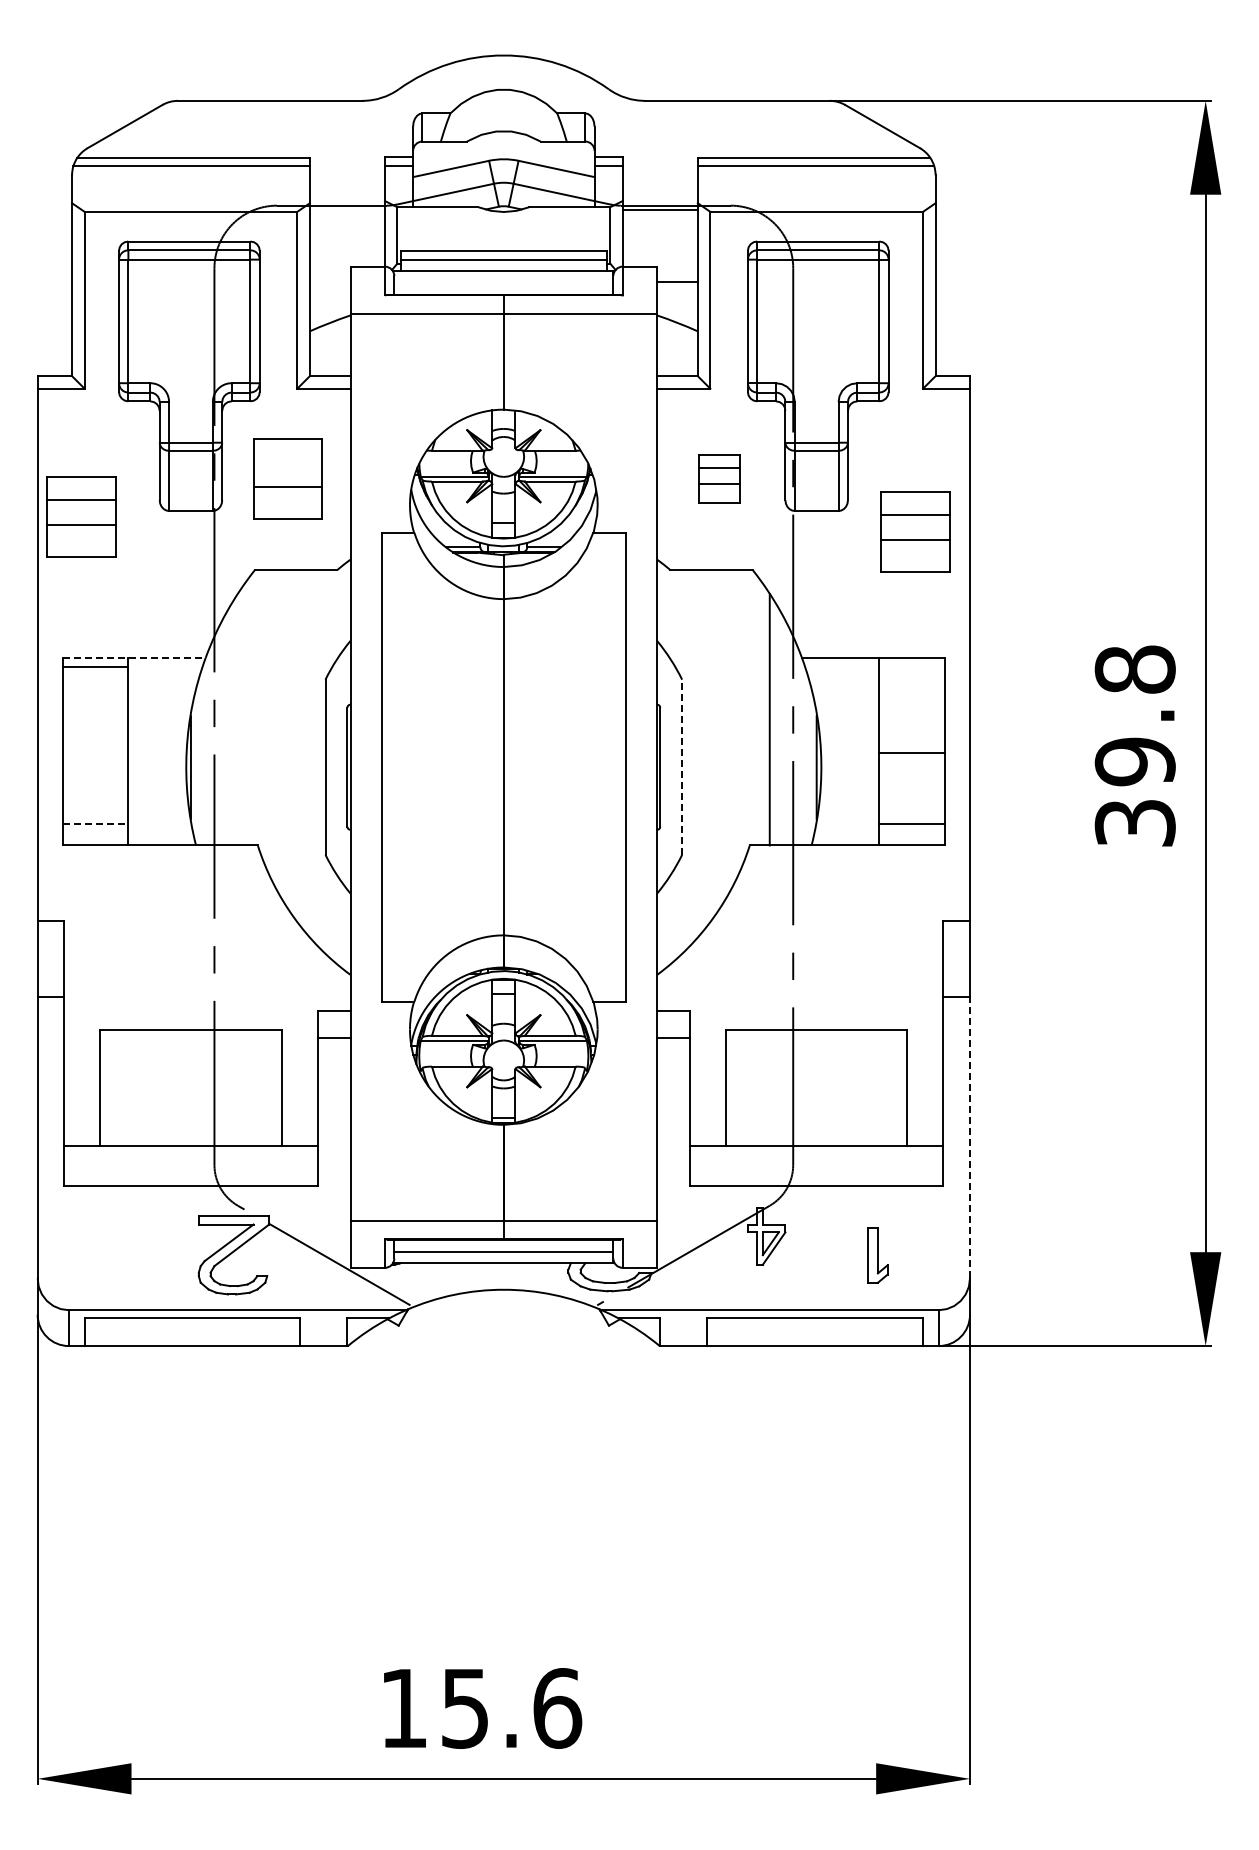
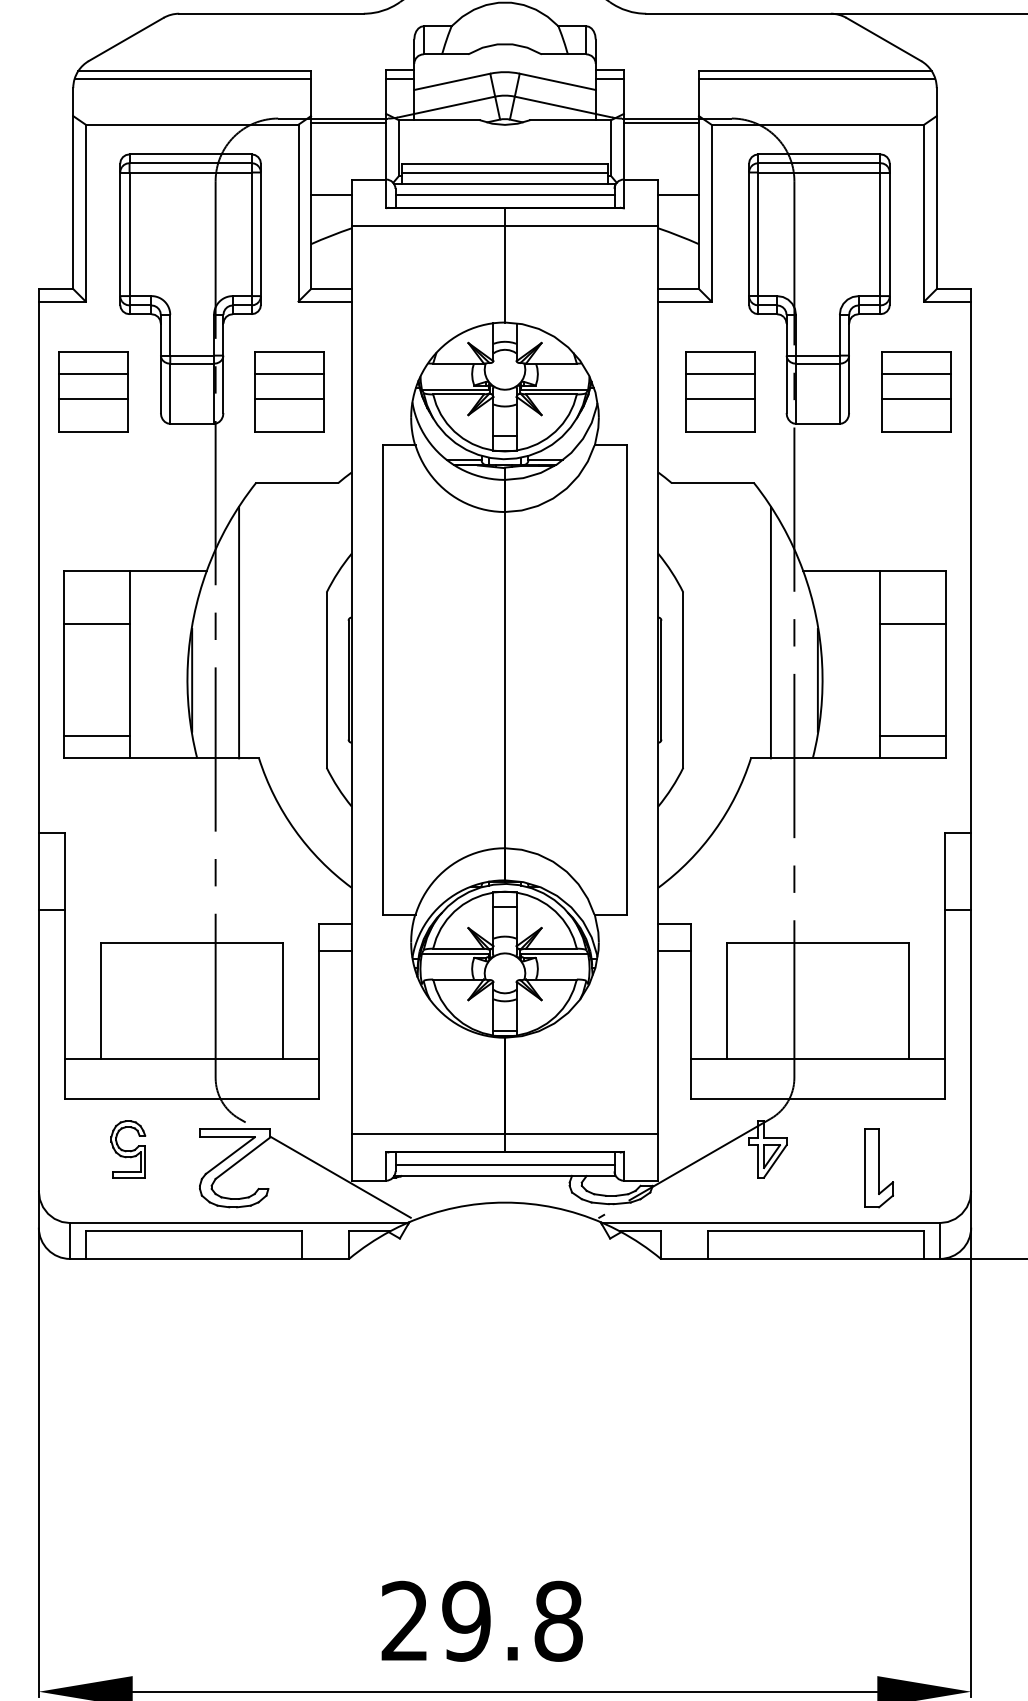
line: (346, 210) -> (347, 123), added
line: (329, 282) -> (330, 195), added
line: (503, 282) -> (504, 195), added
line: (287, 461) -> (288, 374), added
part: (719, 478) -> (720, 391), size x1.67
part: (81, 516) -> (93, 391), moved
part: (915, 531) -> (916, 391), moved
line: (134, 657) -> (135, 570), dashed -> solid
line: (95, 666) -> (96, 623), moved
line: (237, 719) -> (238, 632), added
line: (911, 752) -> (912, 623), moved
line: (682, 767) -> (683, 680), dashed -> solid
line: (95, 823) -> (96, 736), dashed -> solid
line: (970, 1137) -> (971, 1050), dashed -> solid
part: (126, 1236) -> (127, 1149), added
part: (877, 1255) -> (878, 1168), size x1.43
text: (481, 1708) -> (482, 1621), 15.6 -> 29.8

